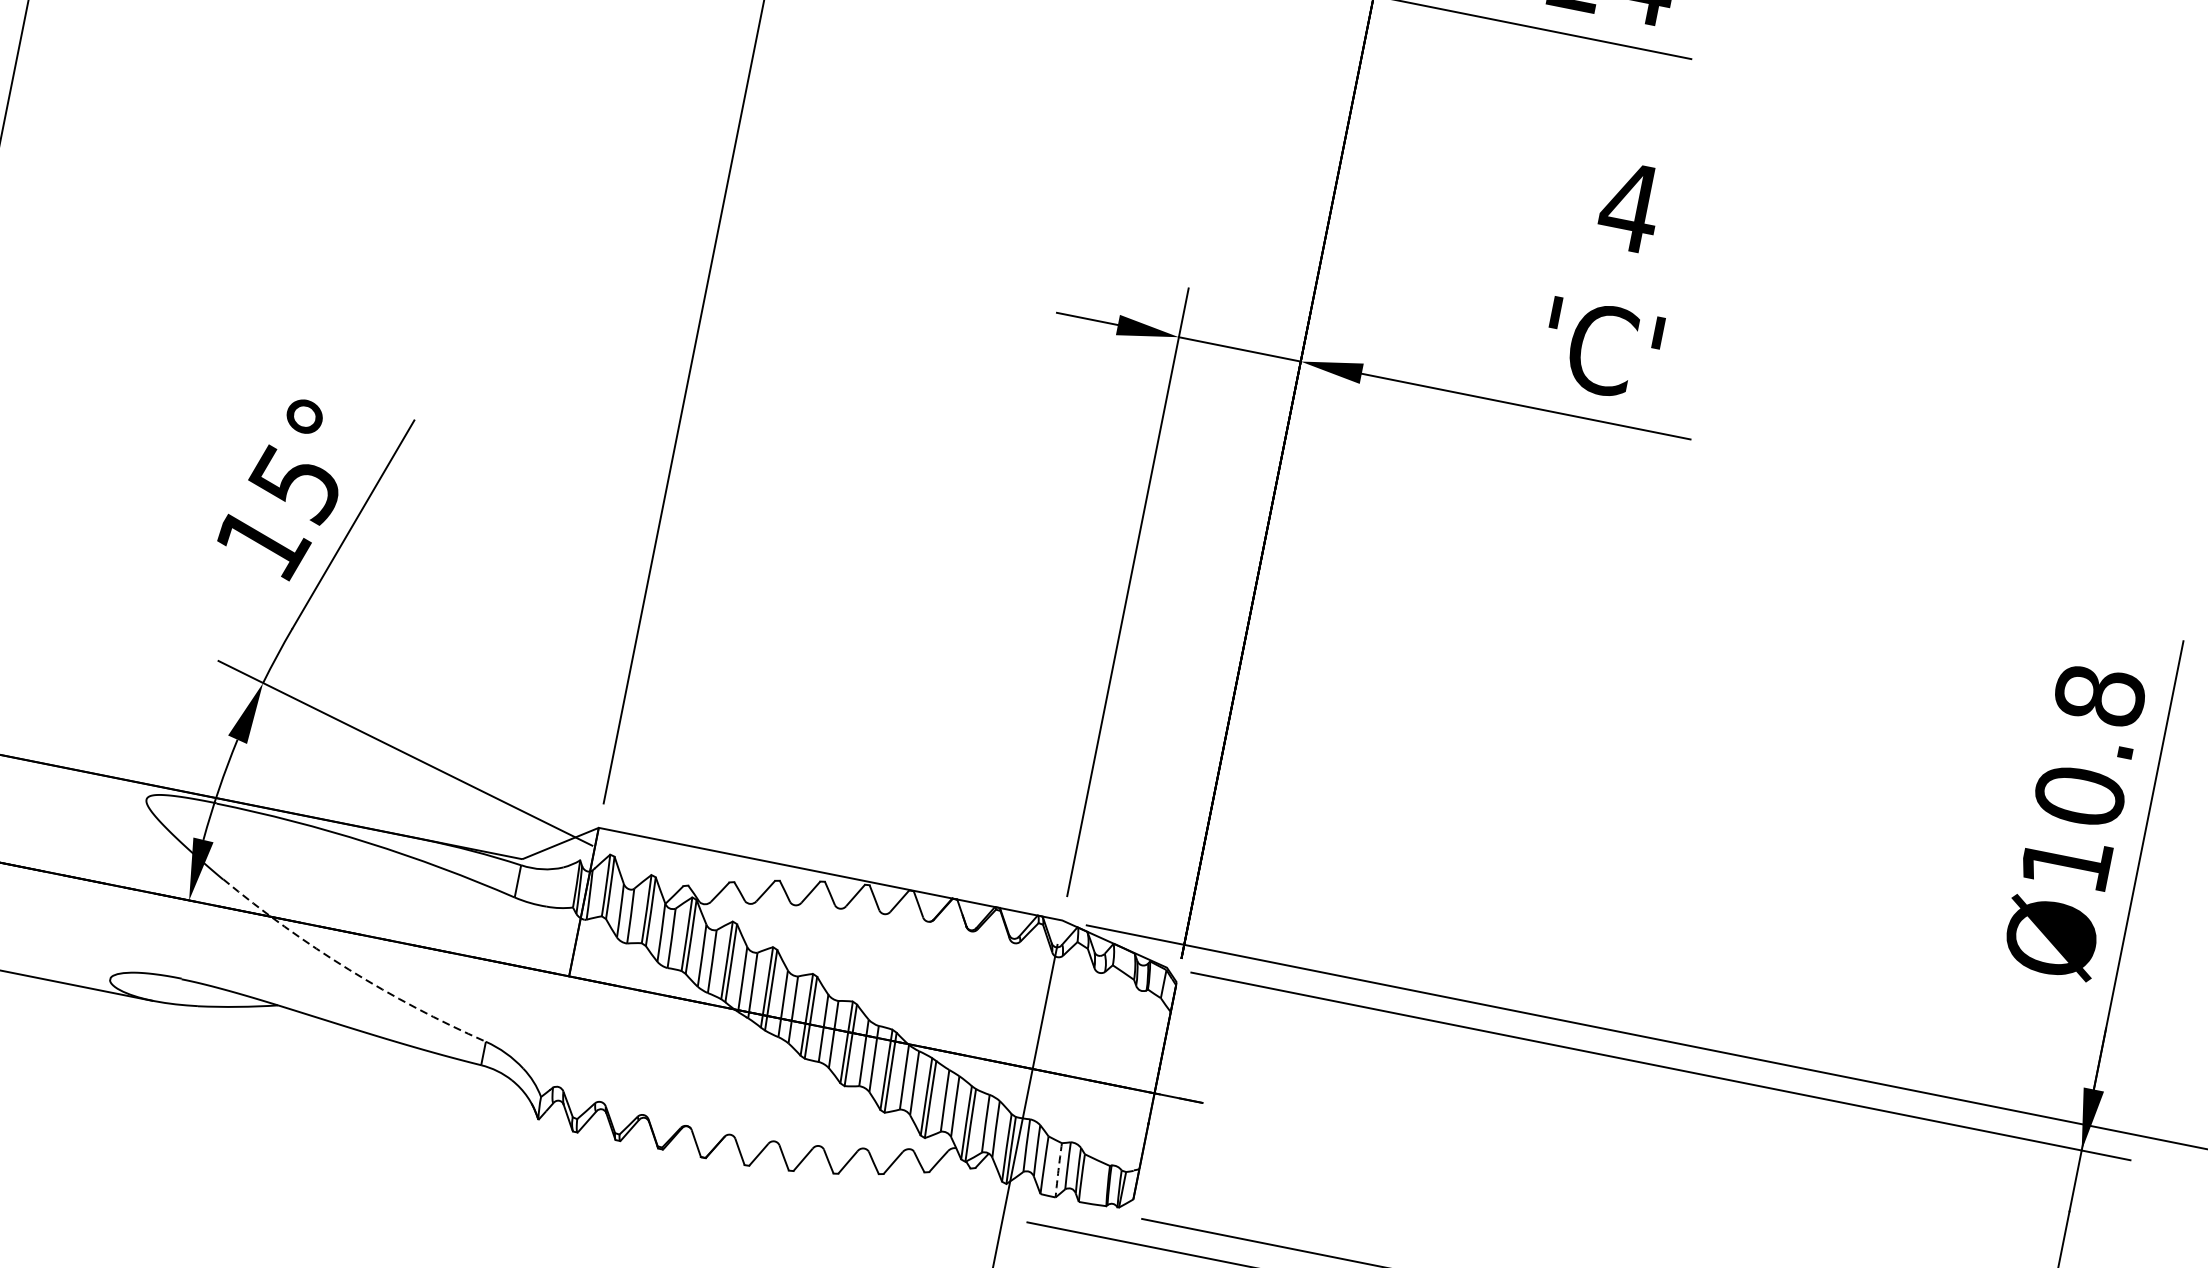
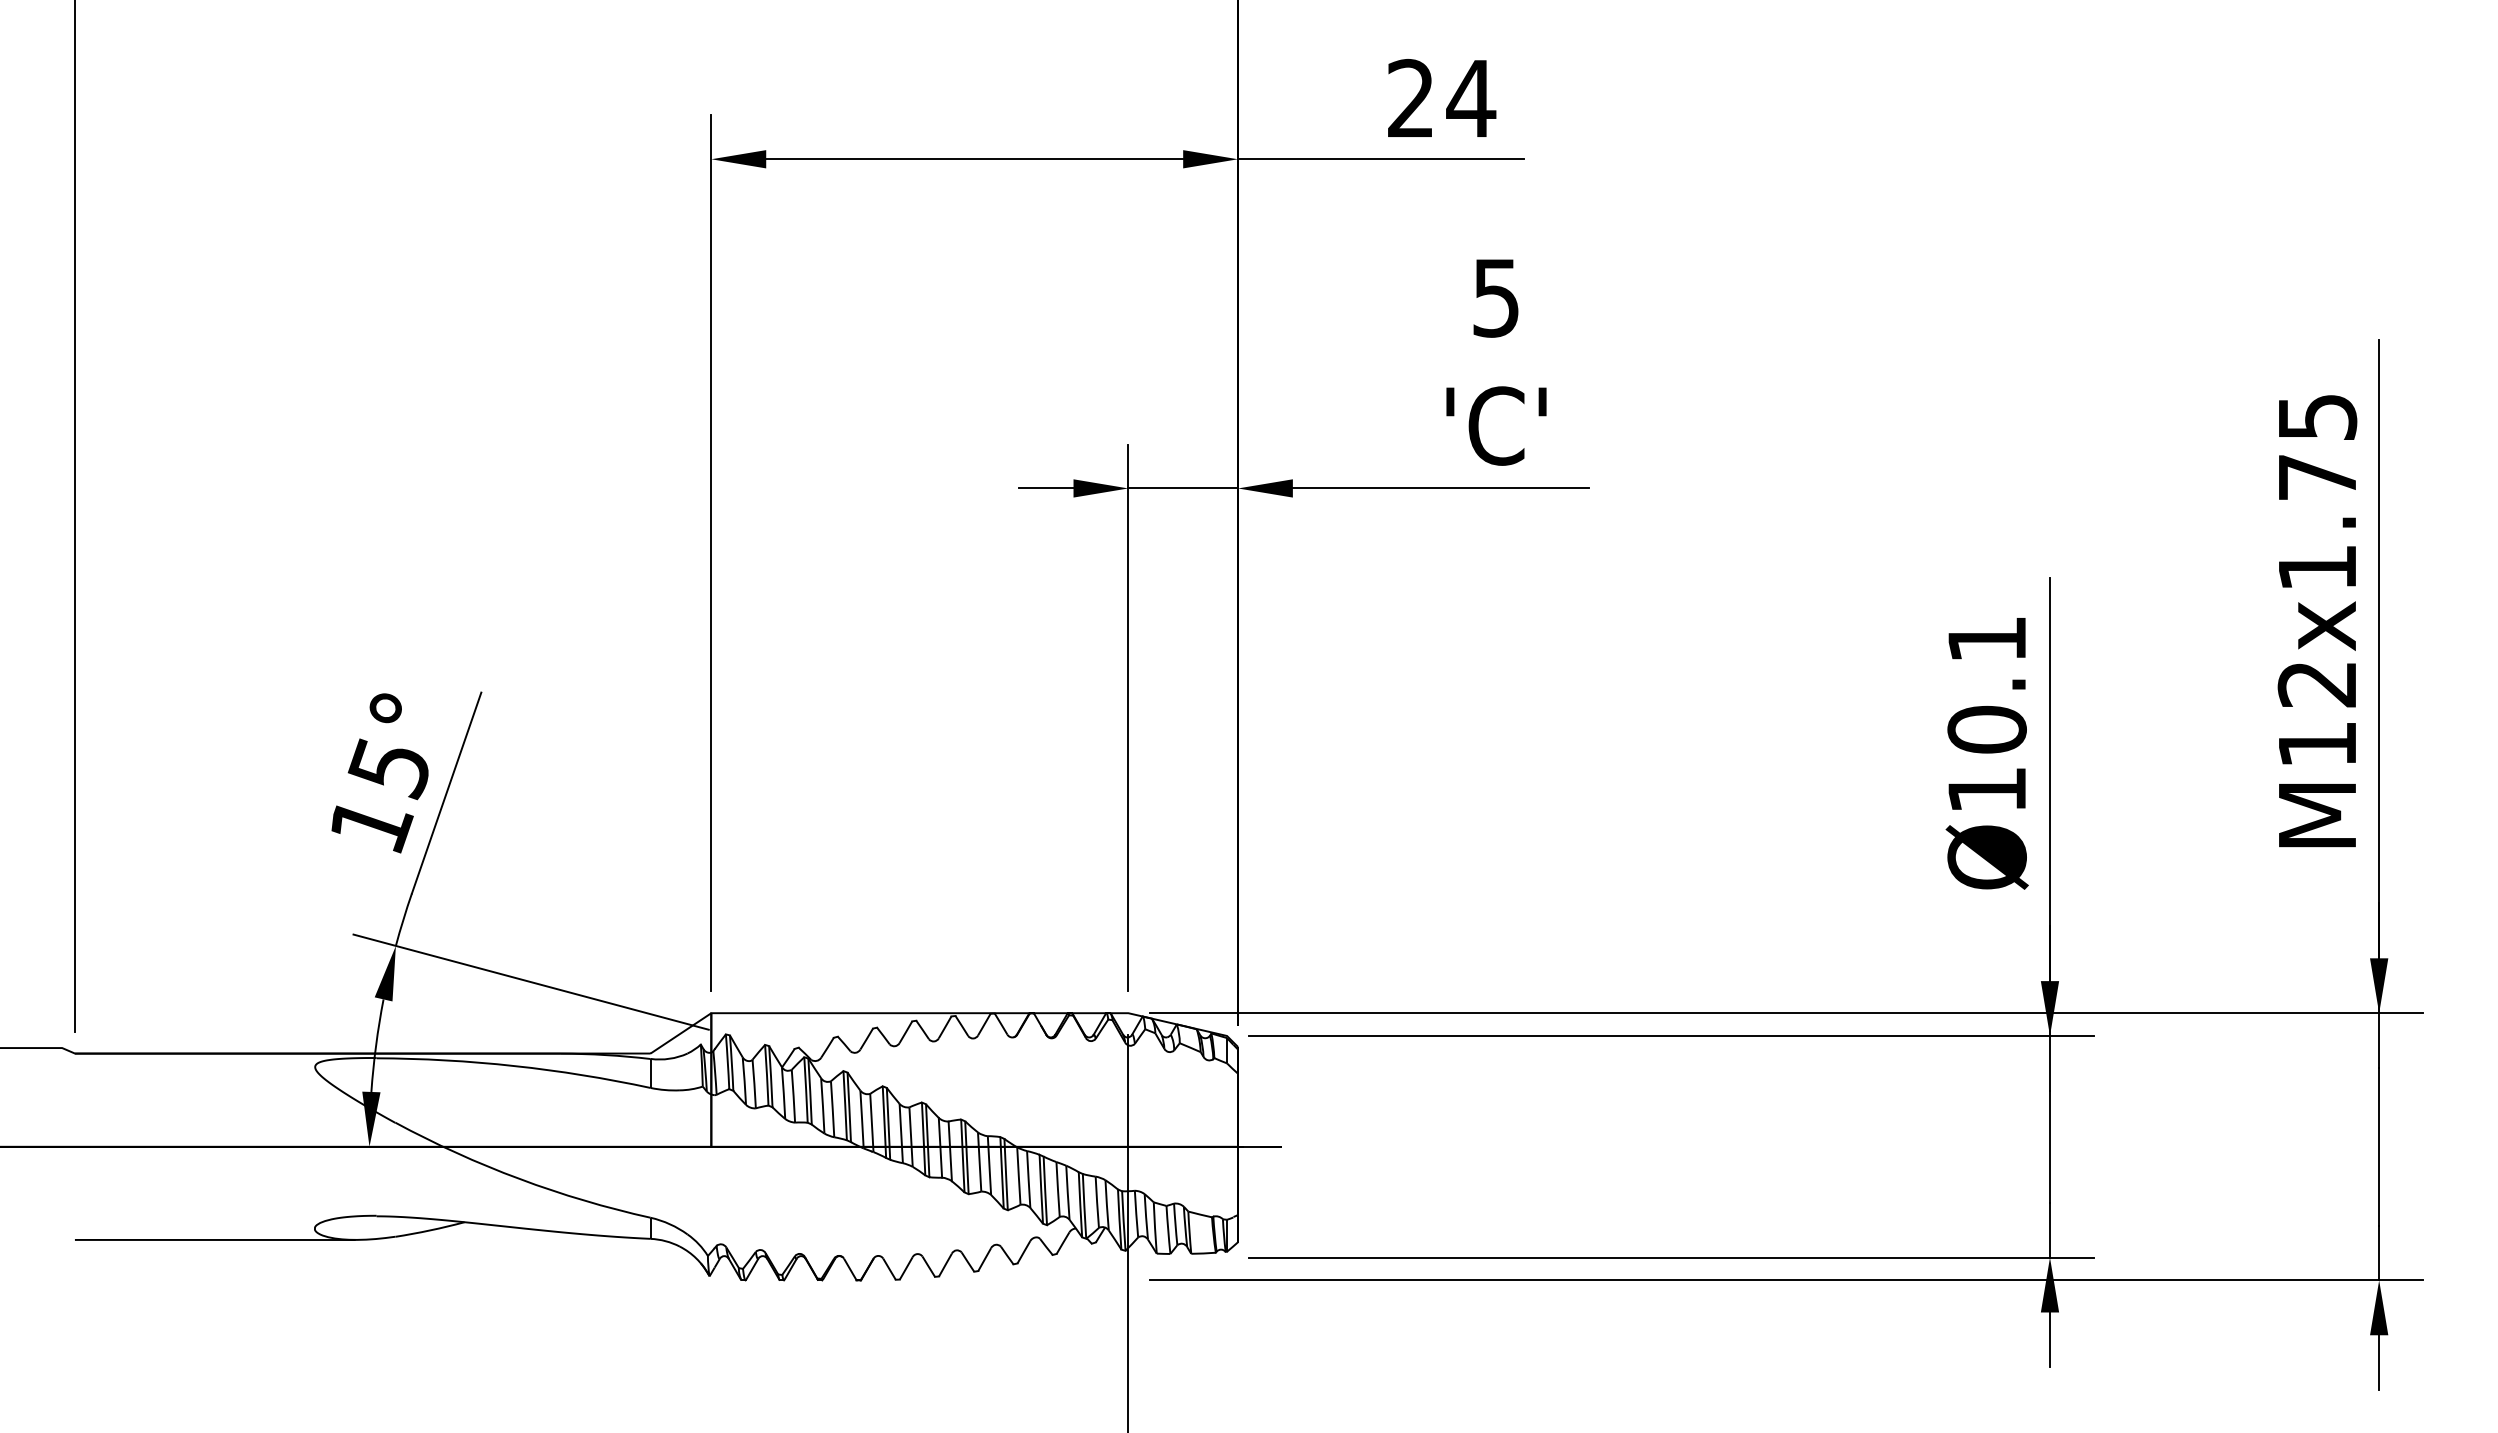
text: (1630, 207) -> (1496, 298), 4 -> 5
text: (2099, 694) -> (1986, 638), Ø10.8 -> Ø10.1
arc: (348, 970) -> (519, 1179), dashed -> solid
arc: (1058, 1169) -> (1168, 1229), dashed -> solid

